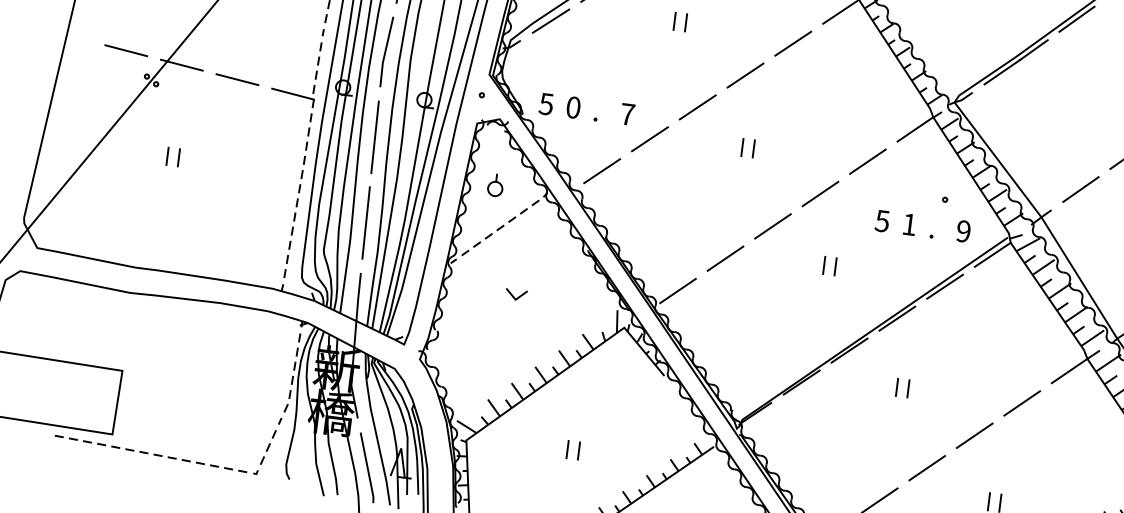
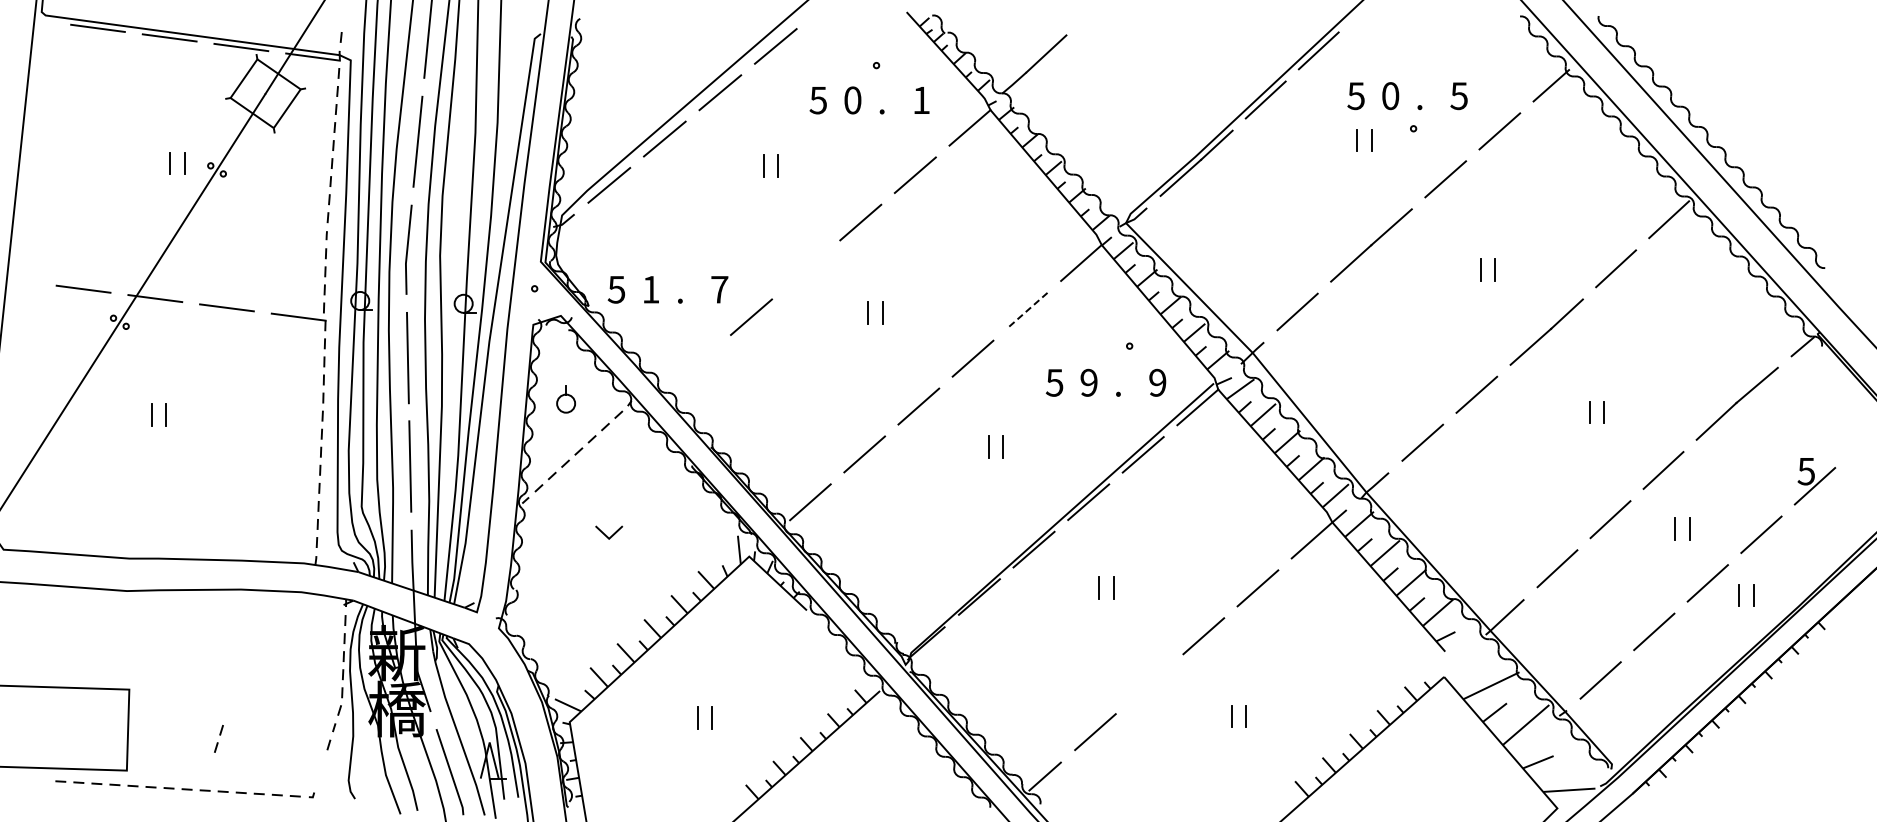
text: (573, 107) -> (650, 289), 0 -> 1
line: (697, 107) -> (805, 269), removed
line: (867, 162) -> (1026, 311), solid -> dashed
line: (601, 171) -> (696, 364), removed
text: (909, 224) -> (1088, 382), 1 -> 9
part: (265, 453) -> (218, 738), moved
line: (927, 468) -> (1149, 684), removed

